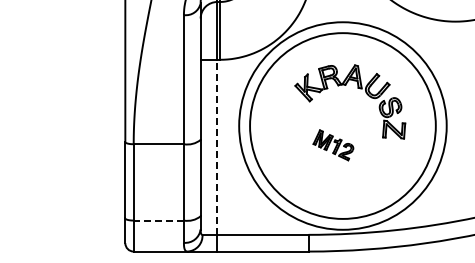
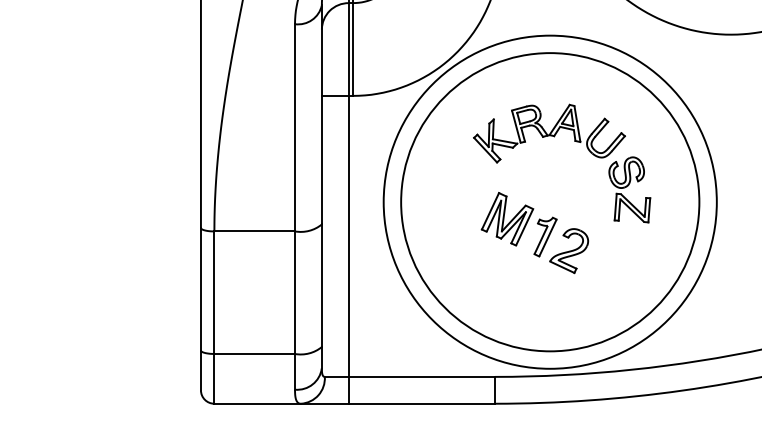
part: (333, 145) -> (535, 233), size x1.67
line: (217, 147) -> (348, 236), dashed -> solid
line: (158, 220) -> (254, 353), dashed -> solid

